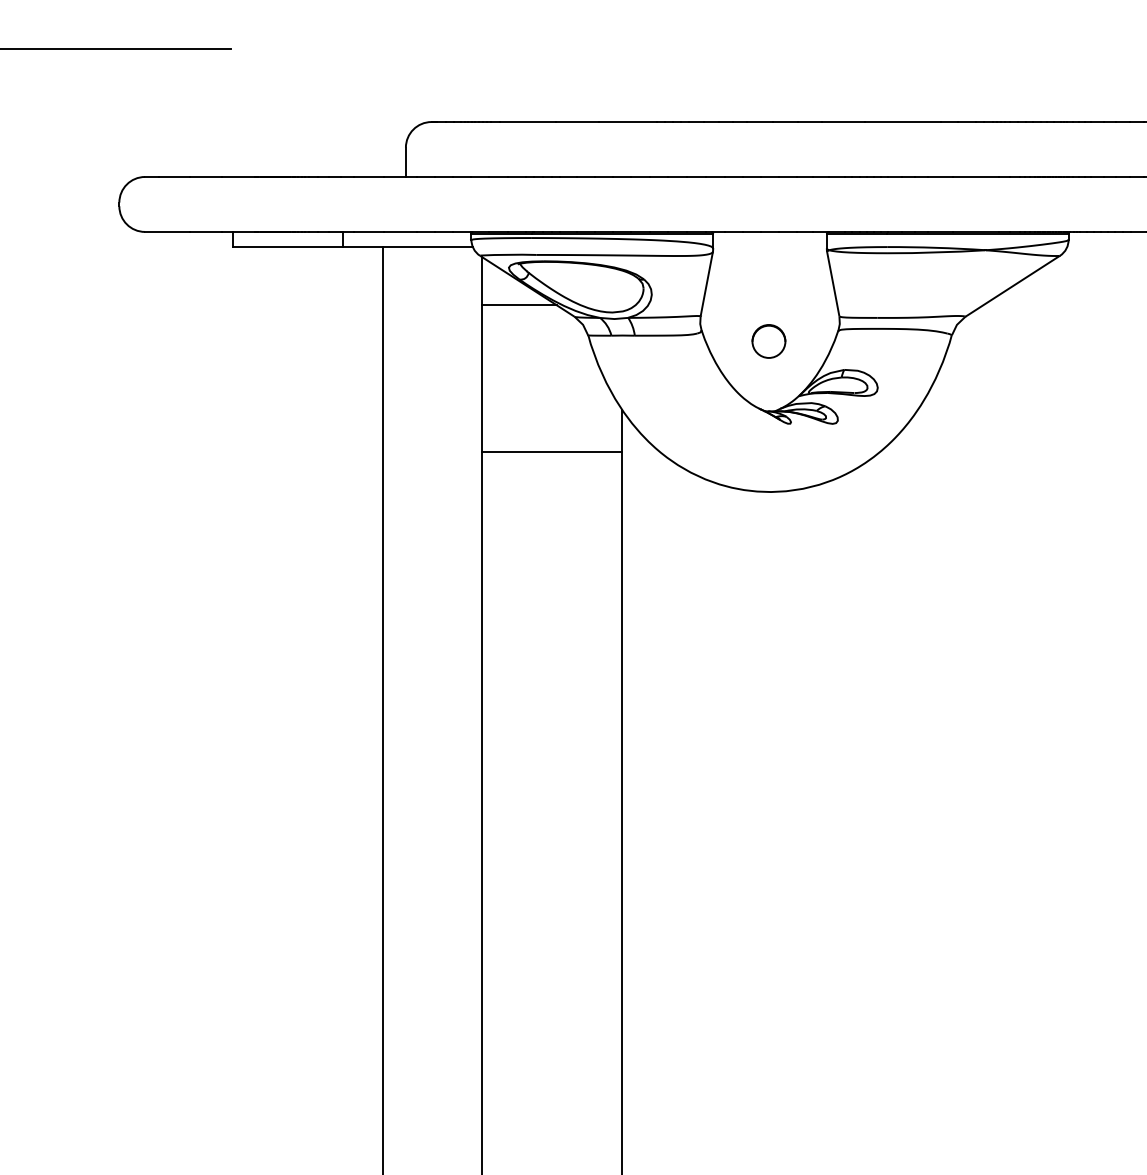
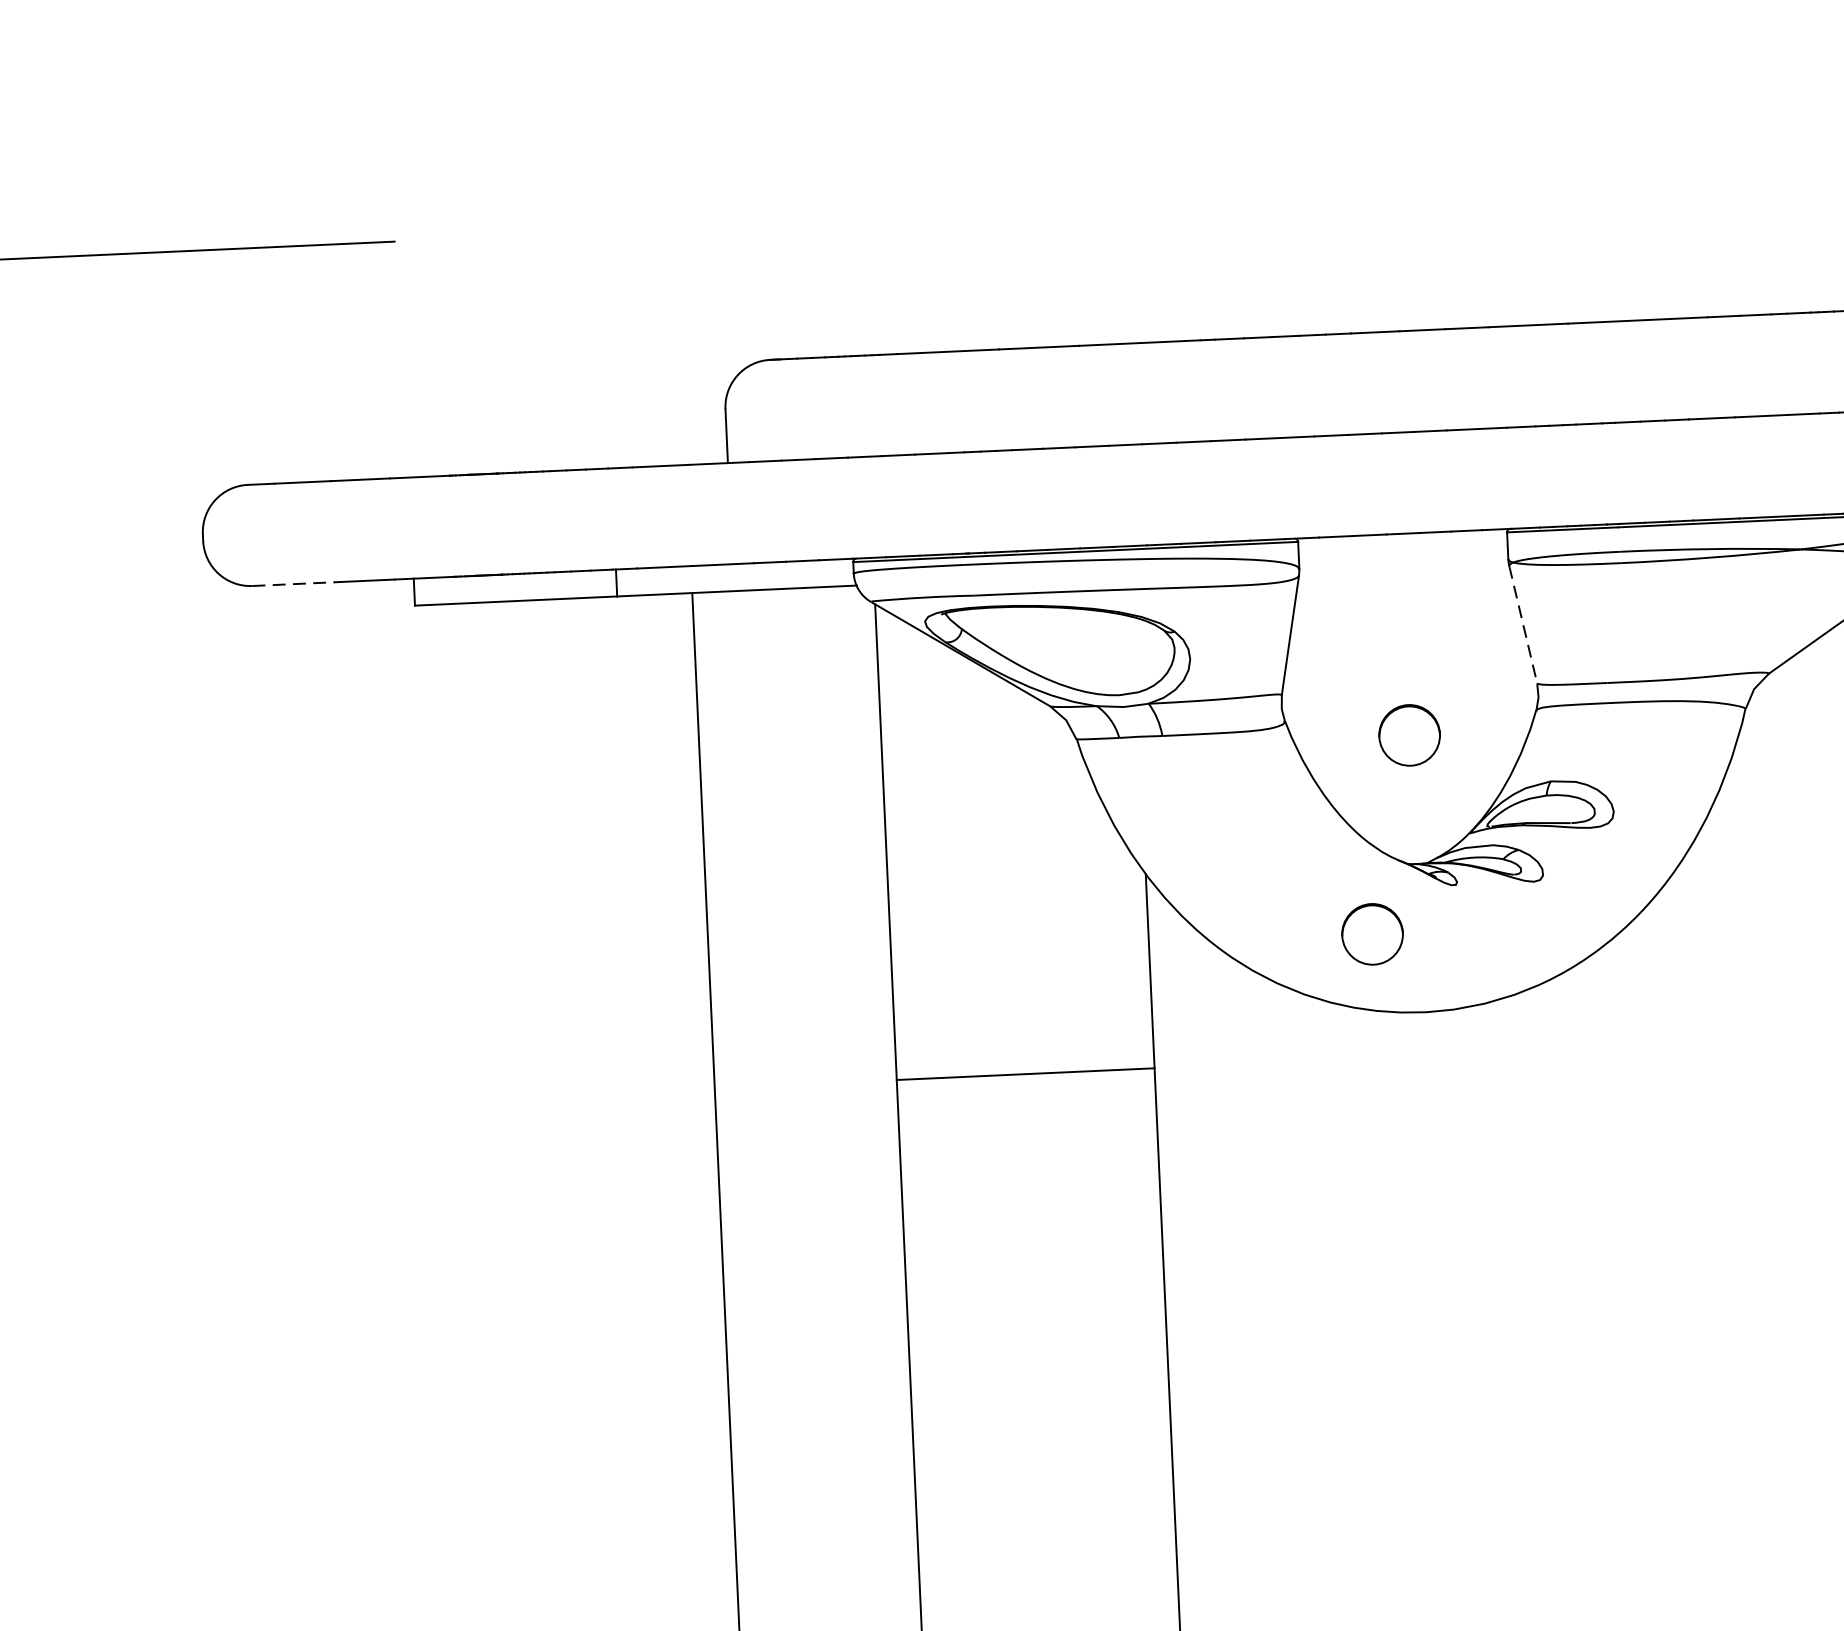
line: (167, 231) -> (293, 583), solid -> dashed
line: (833, 284) -> (1523, 625), solid -> dashed
line: (519, 305) -> (947, 690), removed
part: (743, 448) -> (1371, 934), added
line: (552, 451) -> (1025, 1073), moved

